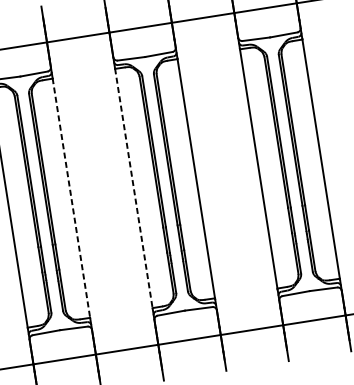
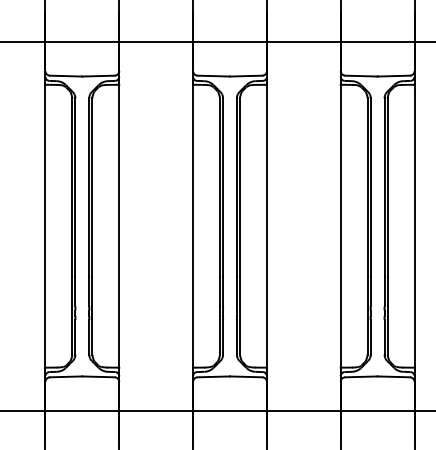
line: (134, 188) -> (193, 226), dashed -> solid
line: (71, 198) -> (119, 226), dashed -> solid

